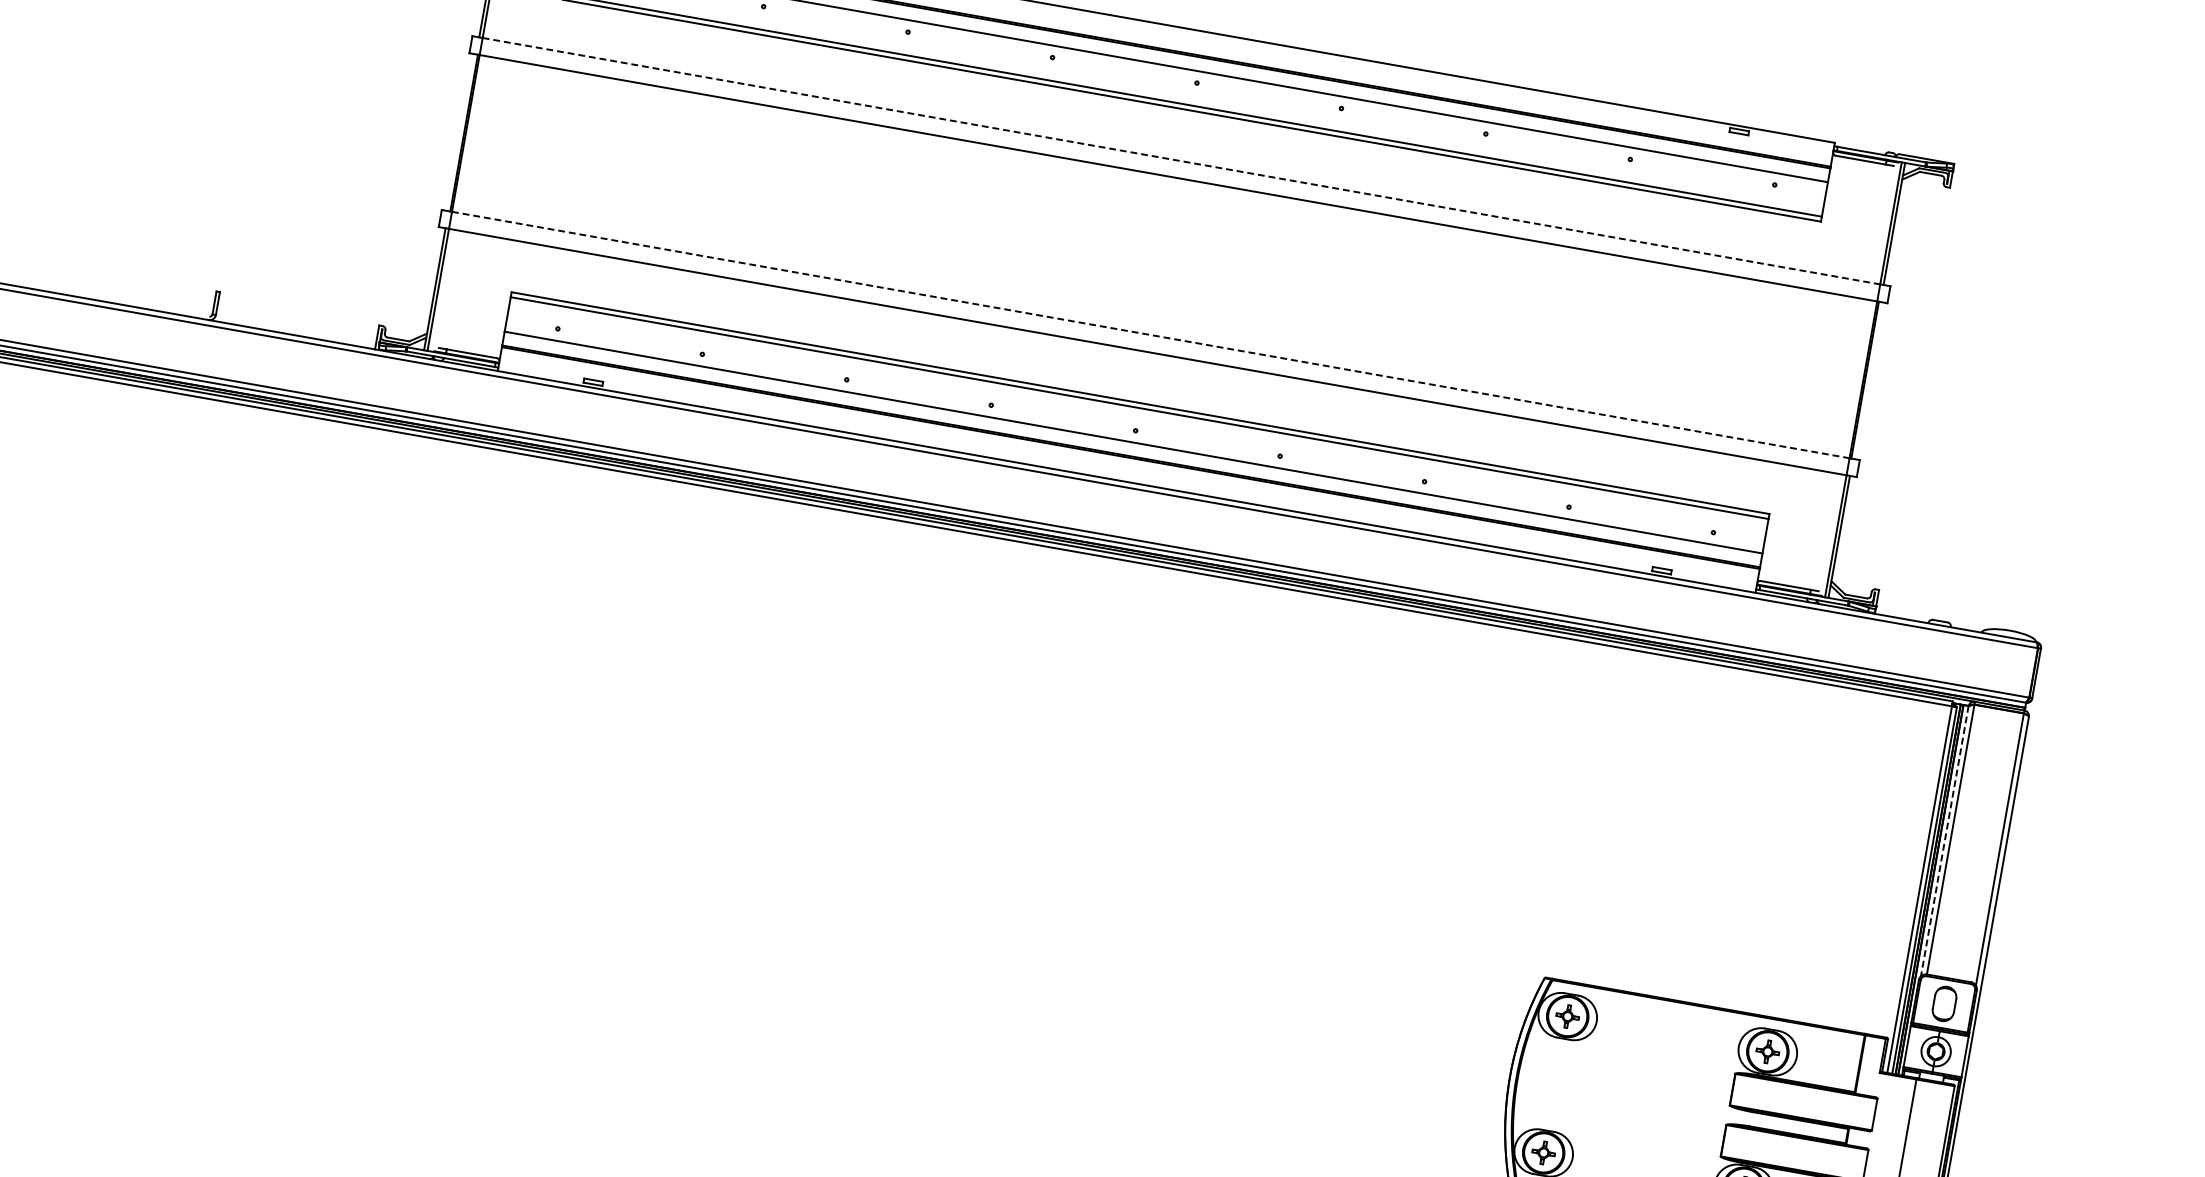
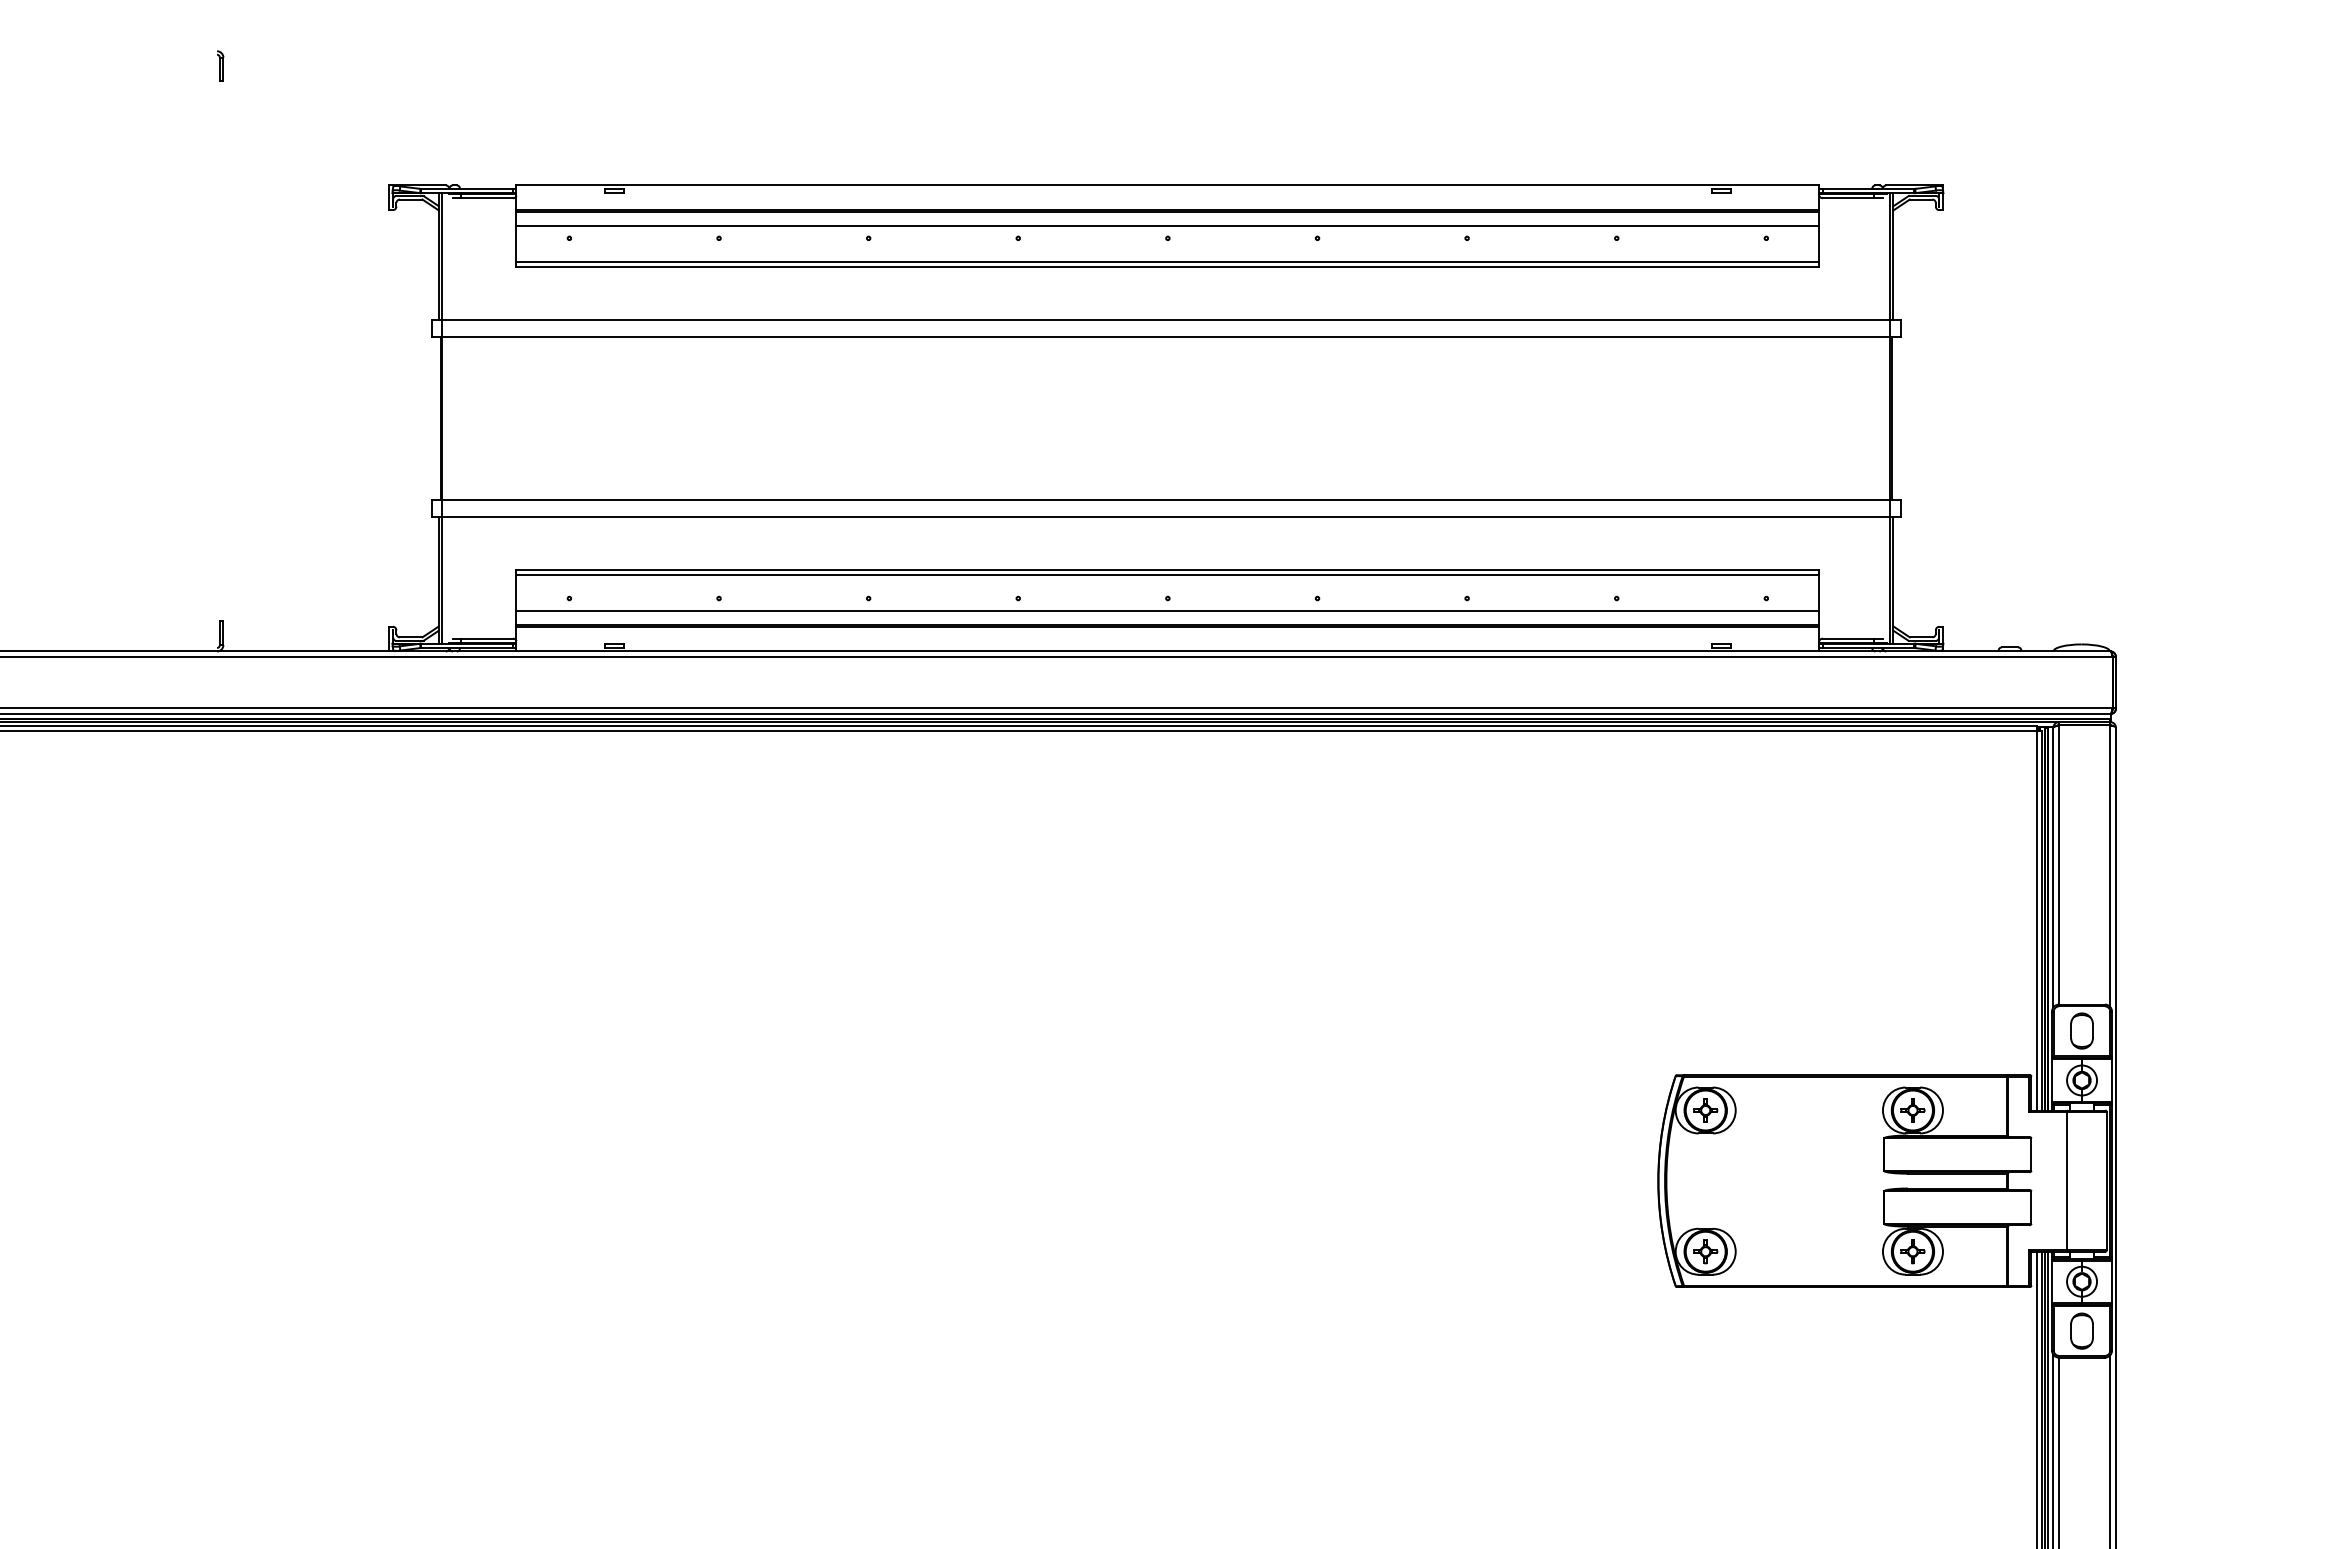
line: (1181, 161) -> (1166, 319), dashed -> solid
line: (1151, 334) -> (1166, 499), dashed -> solid
line: (1944, 841) -> (2053, 867), dashed -> solid

